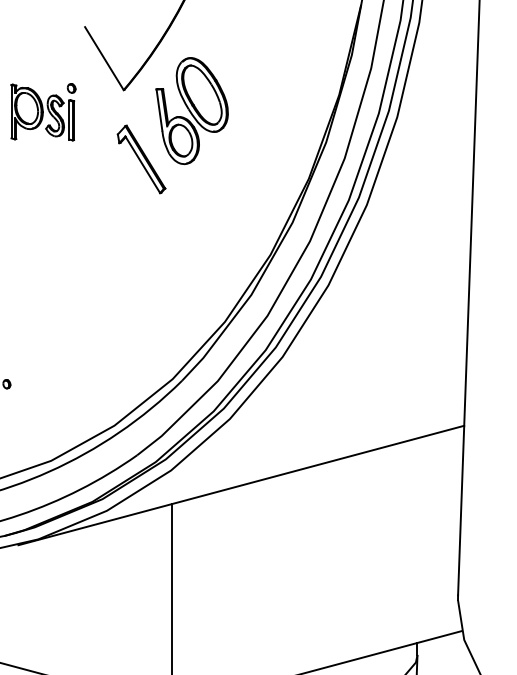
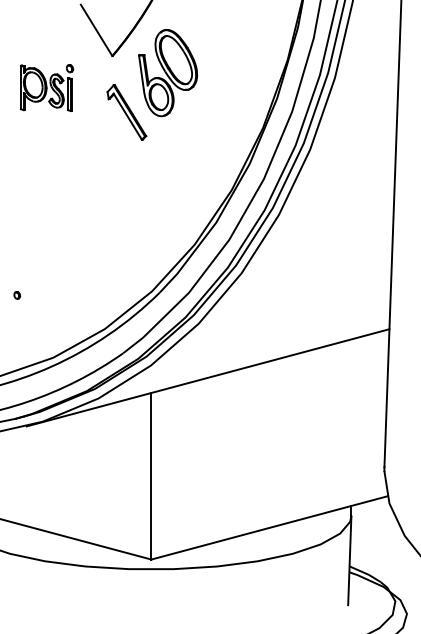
part: (44, 111) -> (47, 87), moved

